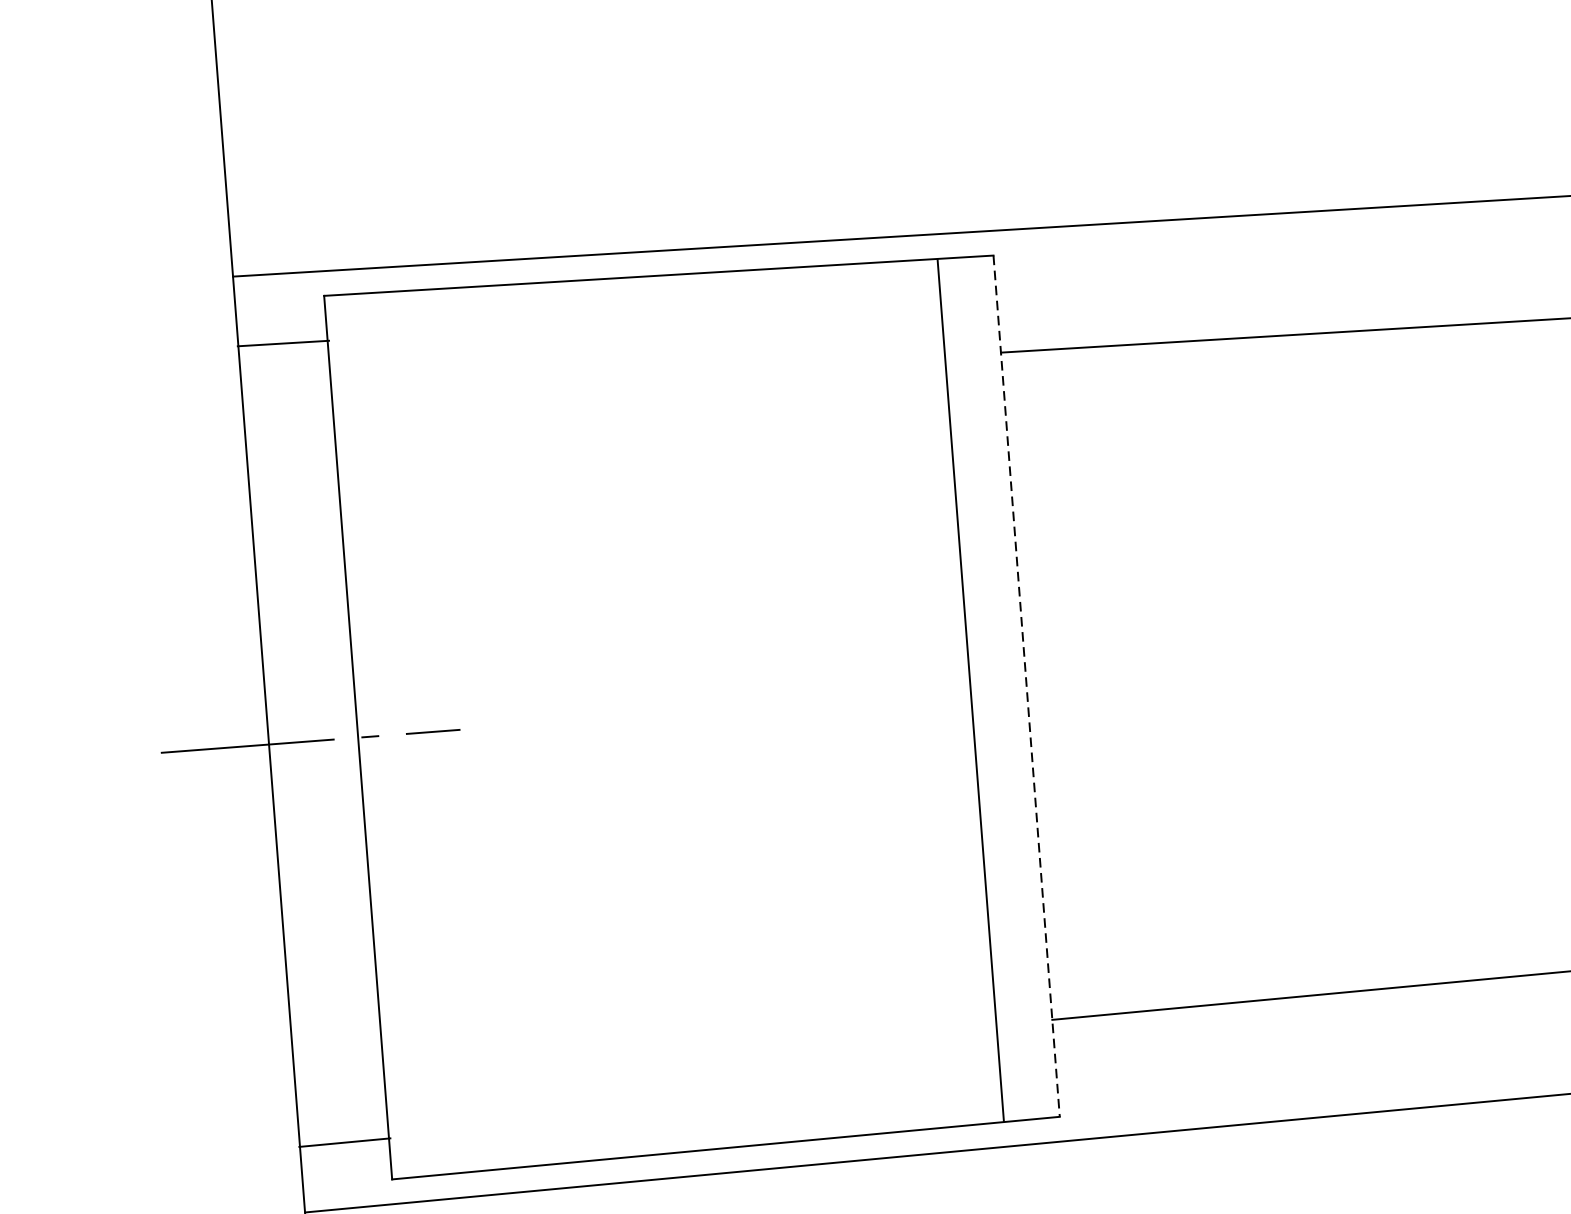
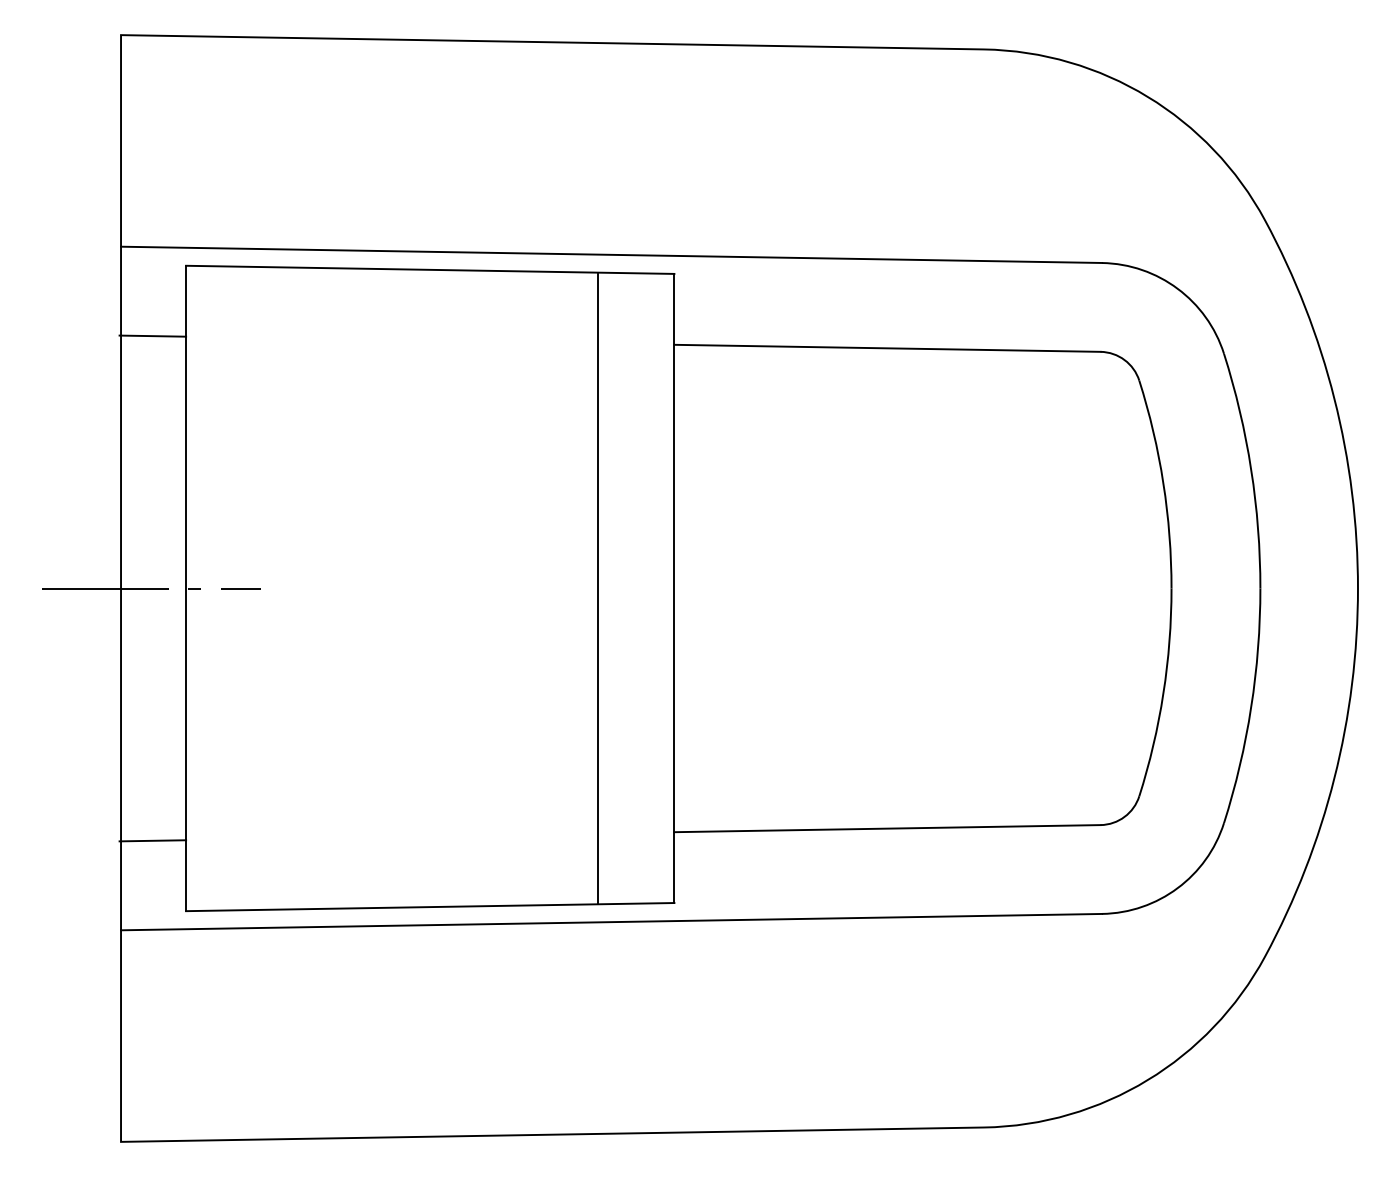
line: (282, 342) -> (152, 335), moved
line: (1026, 686) -> (674, 588), dashed -> solid
line: (970, 690) -> (597, 588), moved
line: (344, 1142) -> (152, 840), moved

